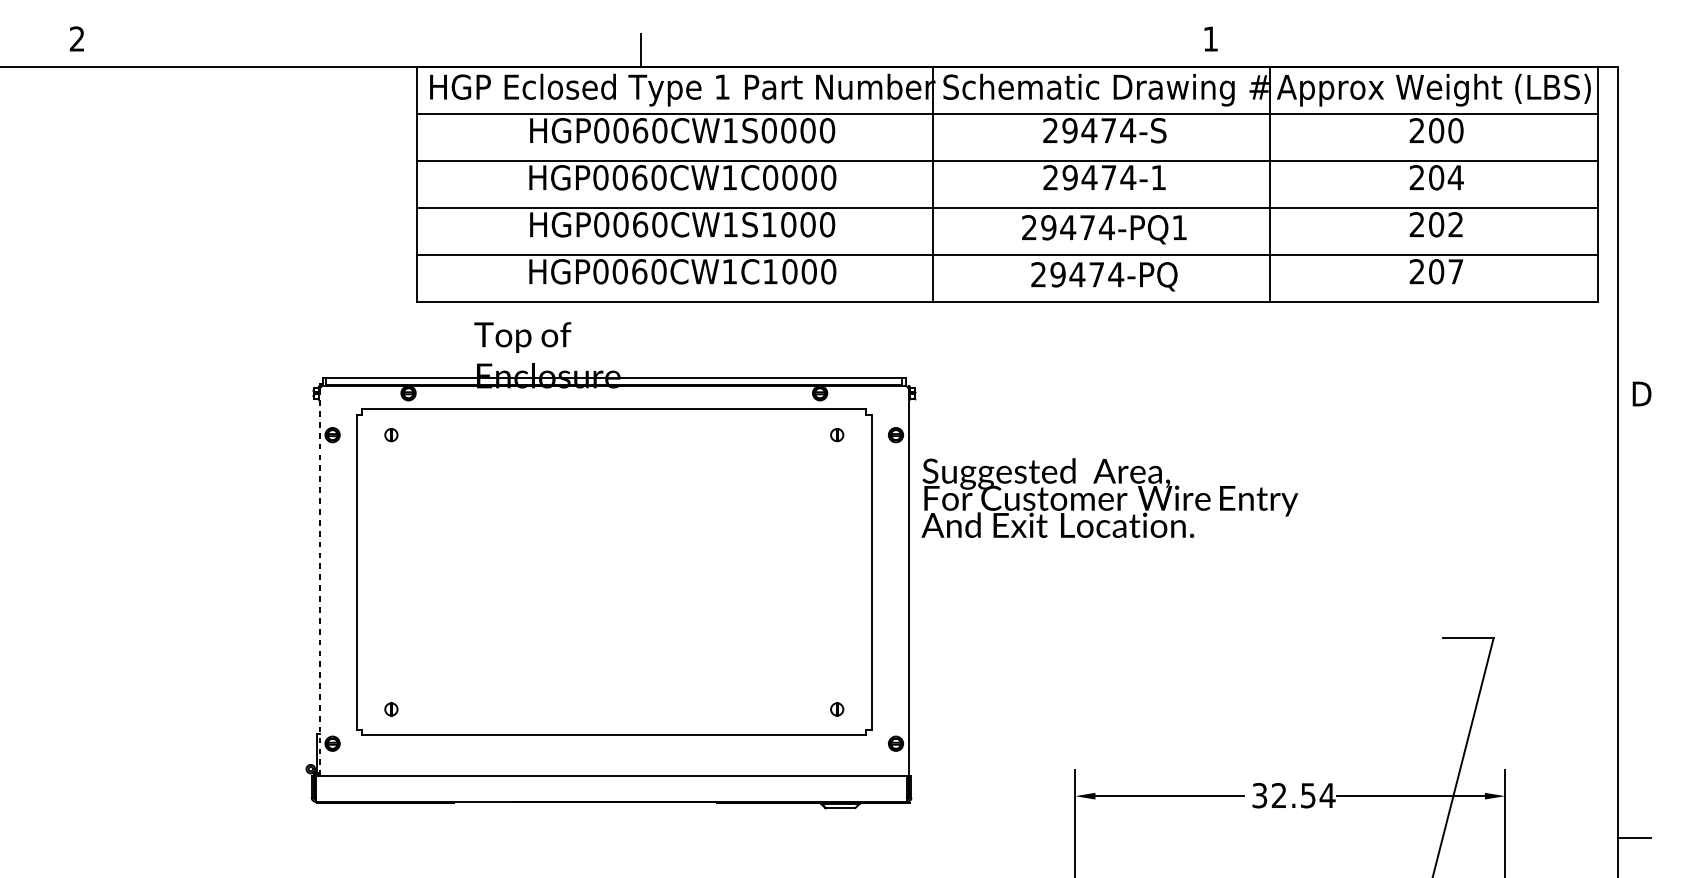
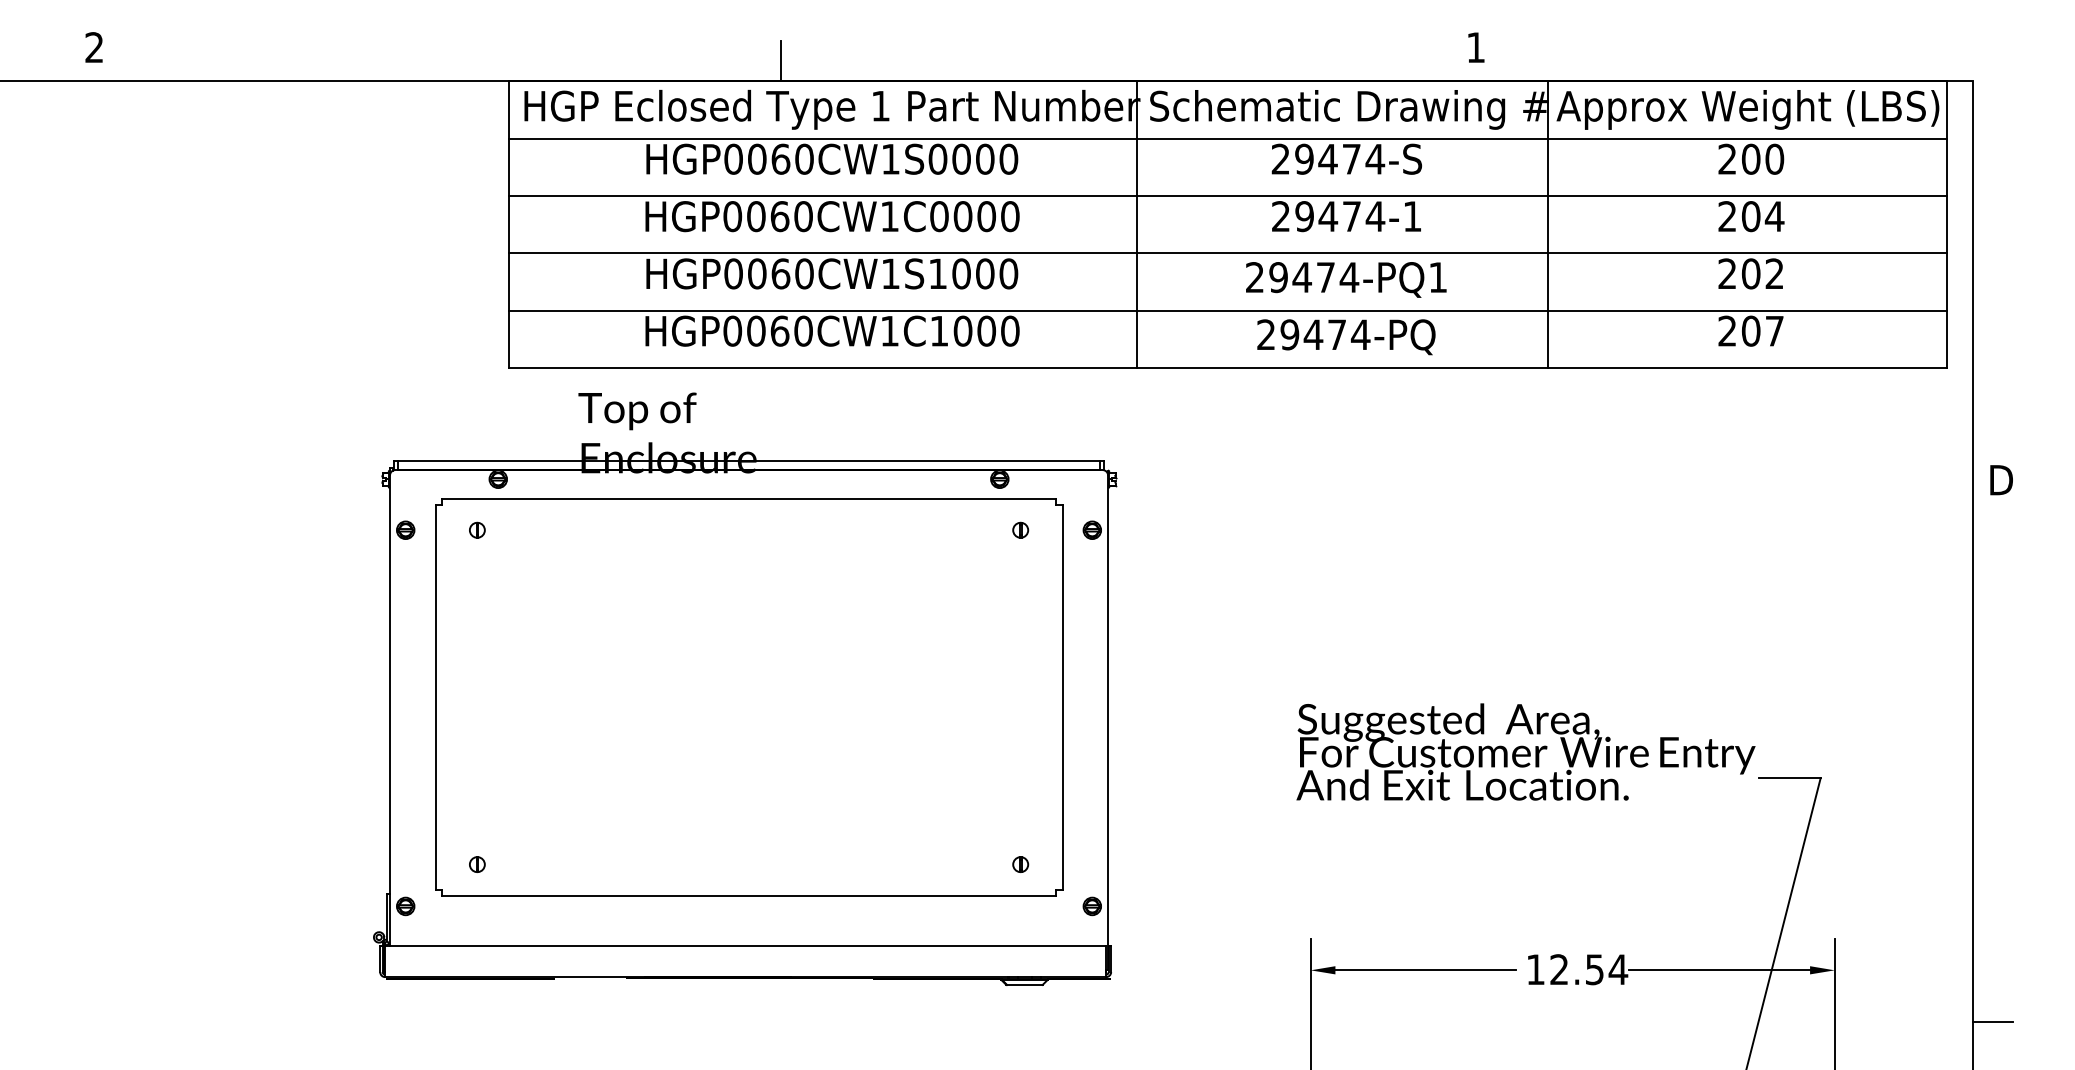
text: (1109, 497) -> (1525, 751), moved
line: (320, 582) -> (390, 710), dashed -> solid
text: (1259, 795) -> (1535, 969), 32.54 -> 12.54

